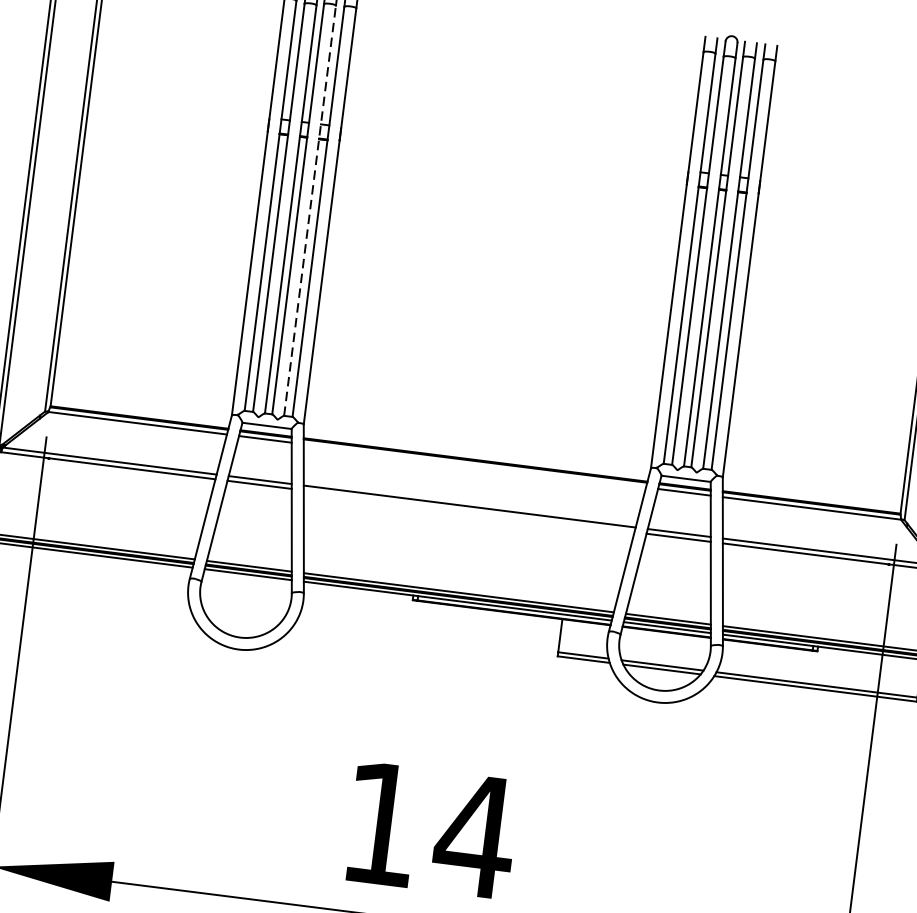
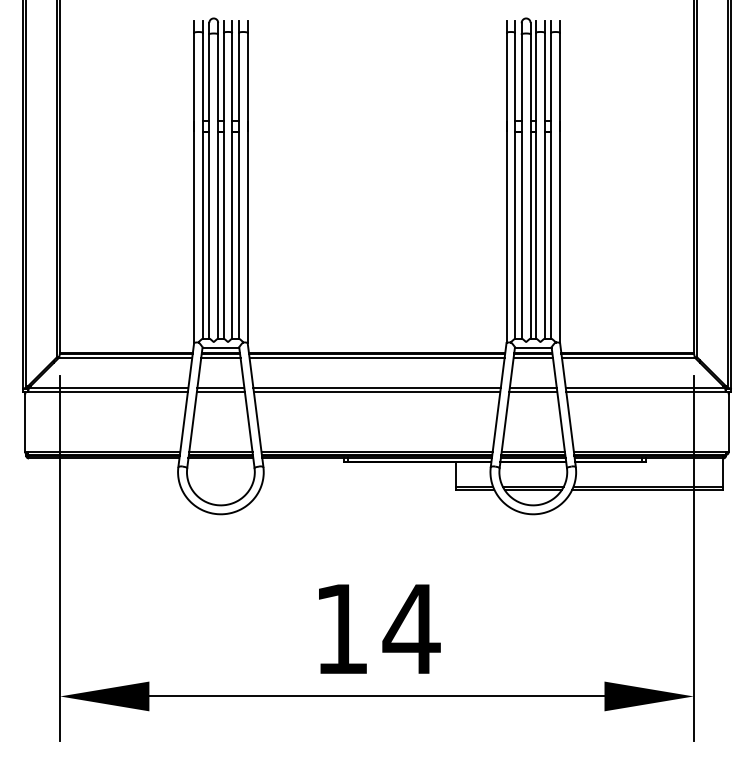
line: (310, 210) -> (232, 185), dashed -> solid
line: (474, 465) -> (376, 357), added
line: (468, 511) -> (376, 391), added

